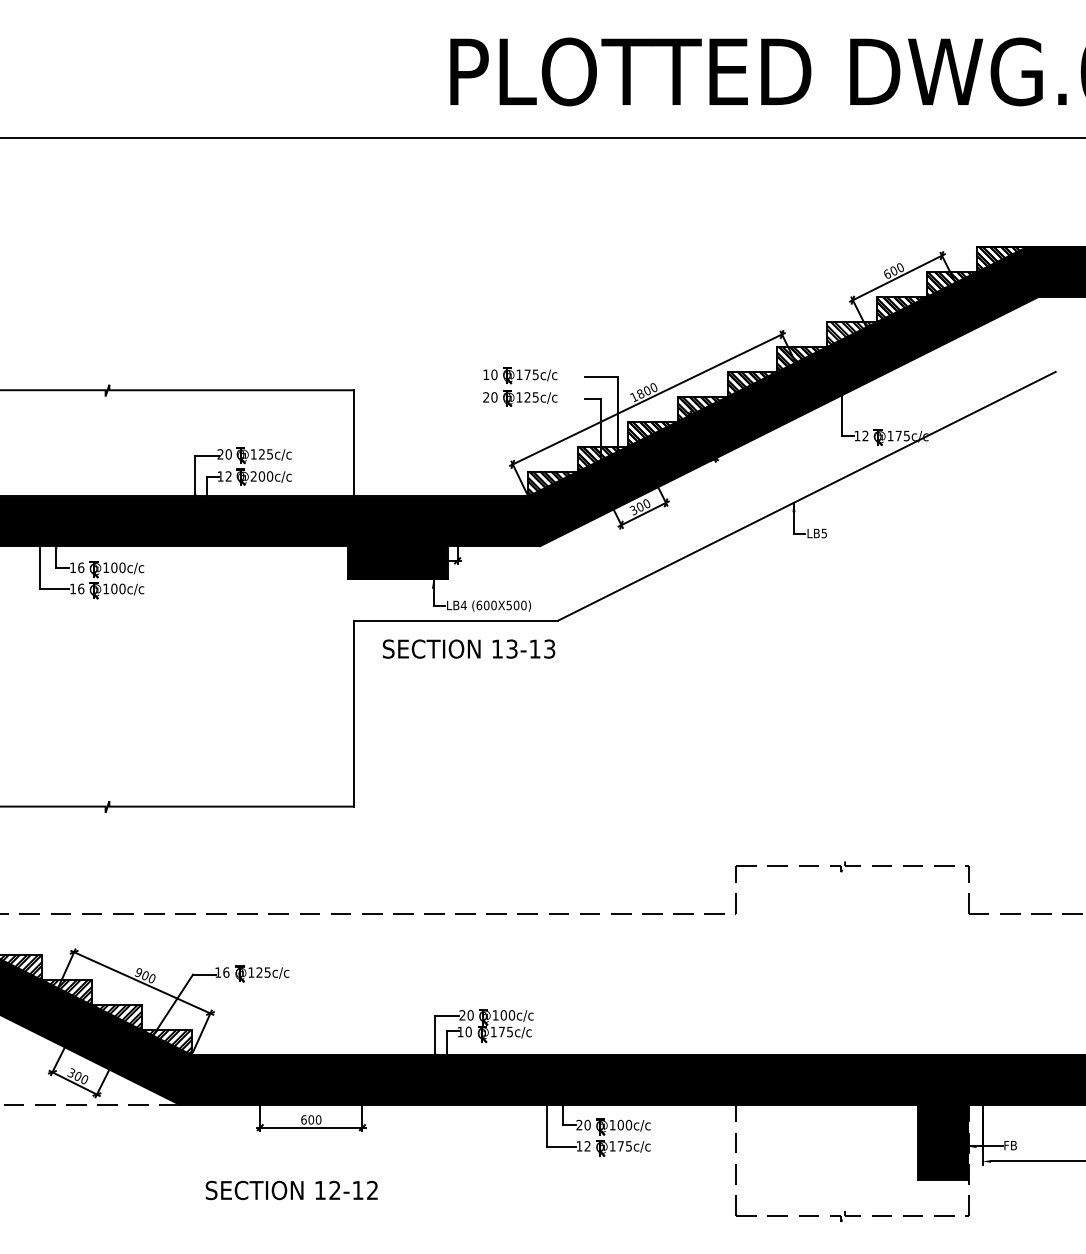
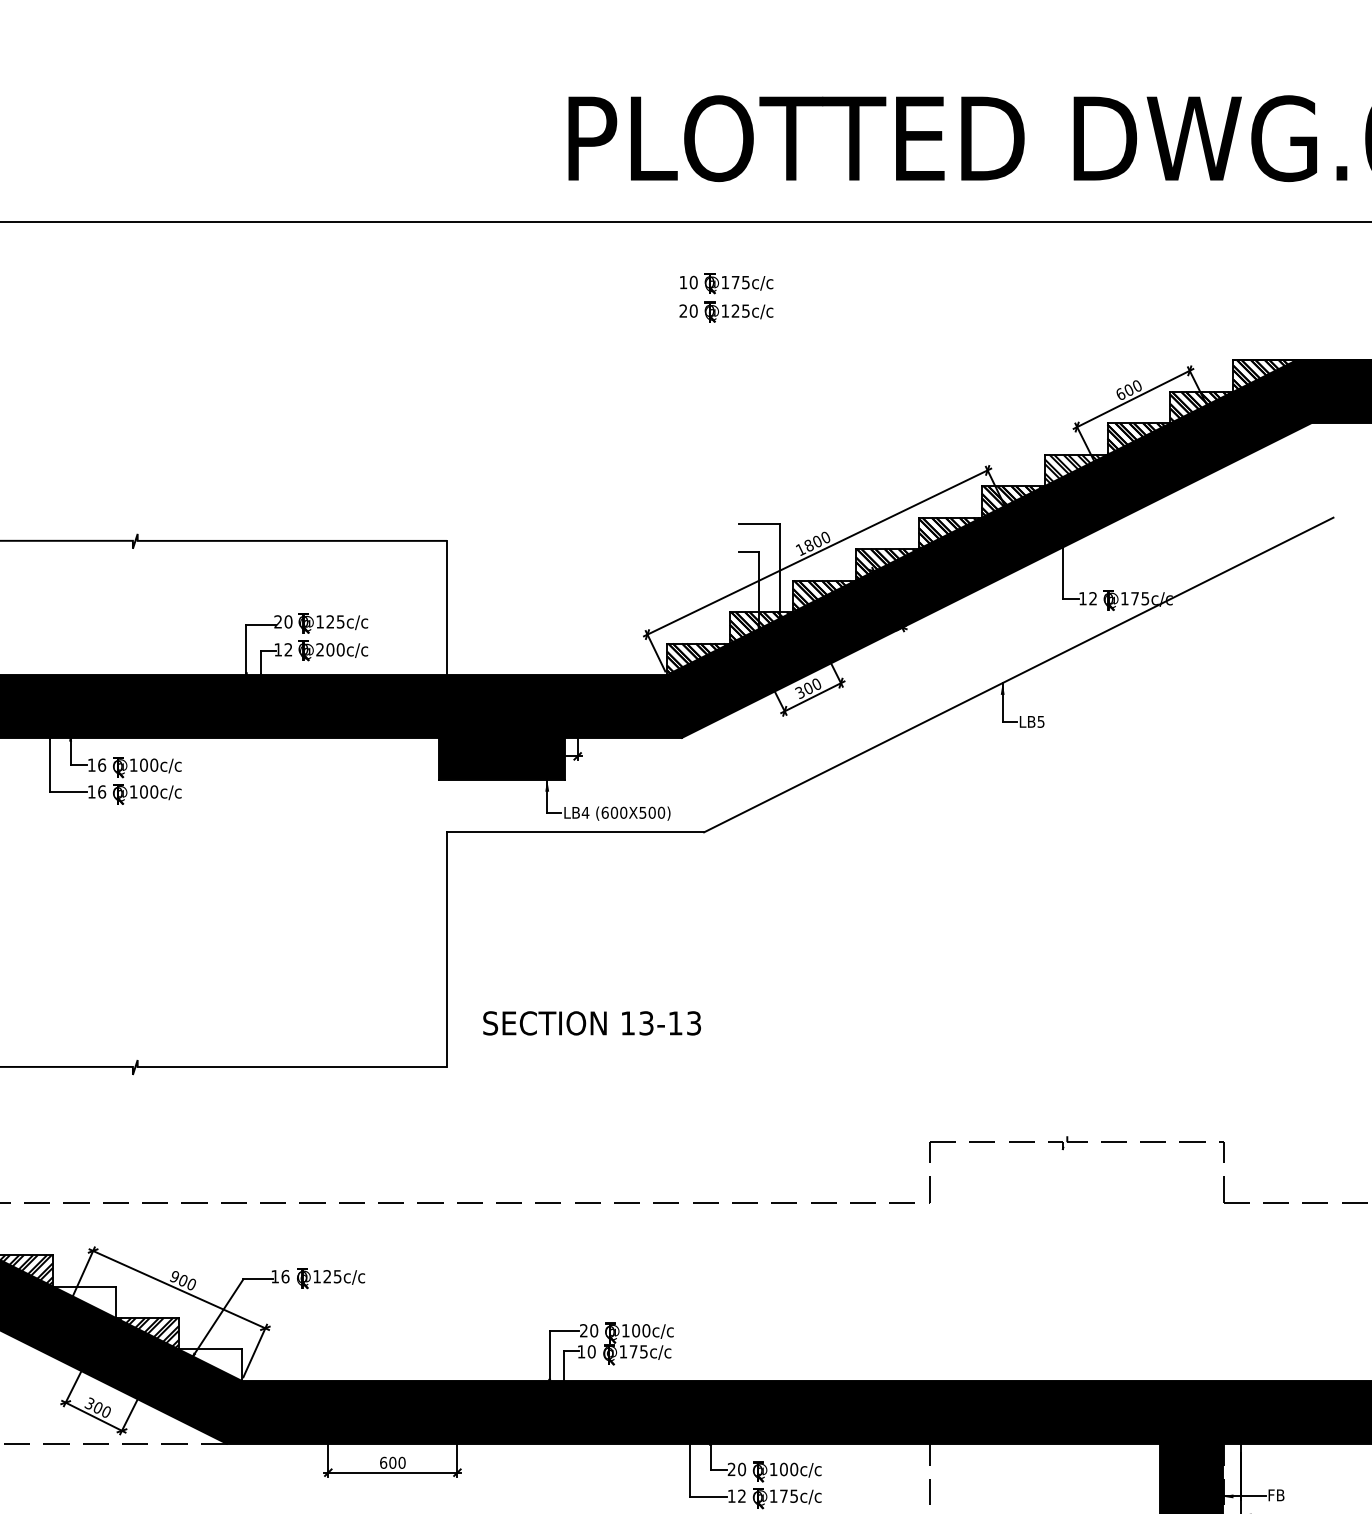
part: (520, 386) -> (726, 297), moved
text: (468, 648) -> (591, 1022), moved
hatch: (67, 991) -> (84, 1300), removed
hatch: (166, 1041) -> (209, 1363), removed

